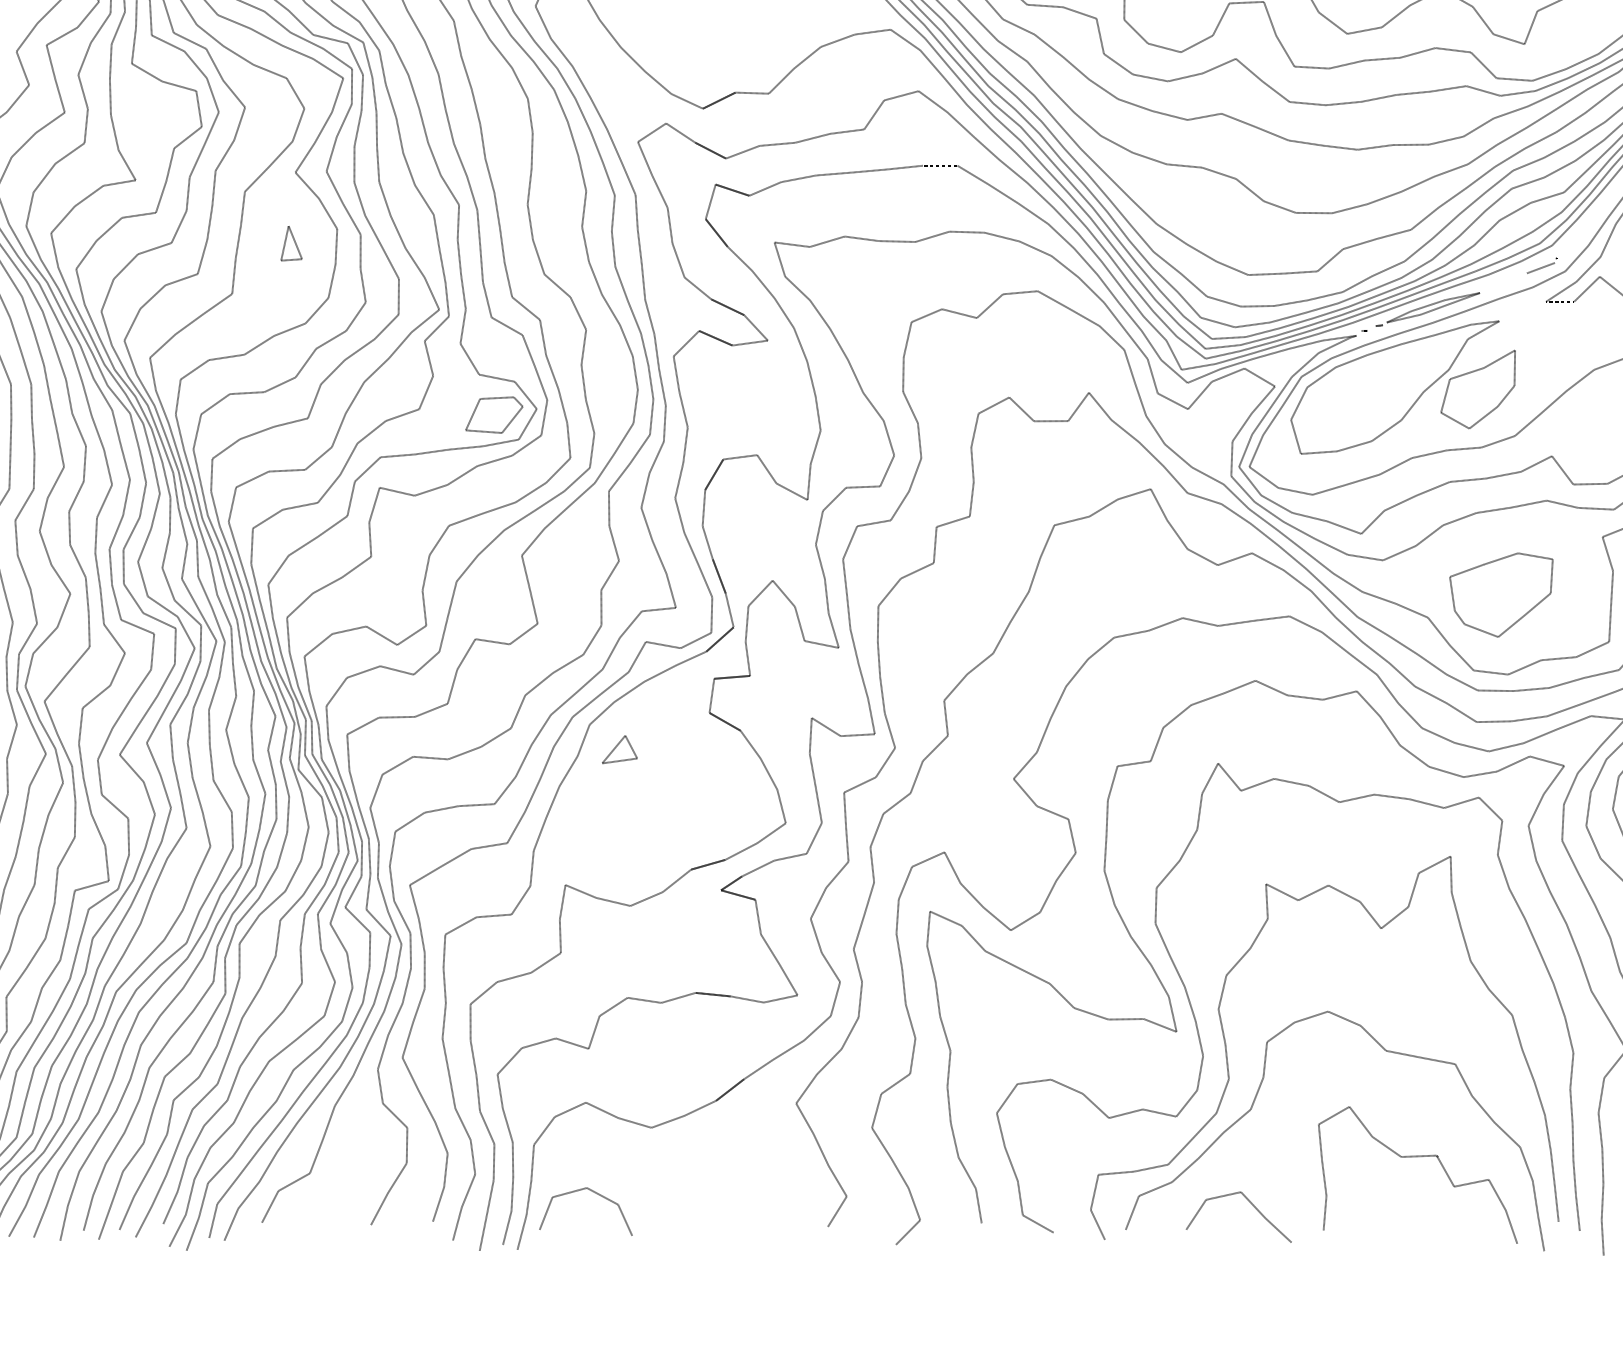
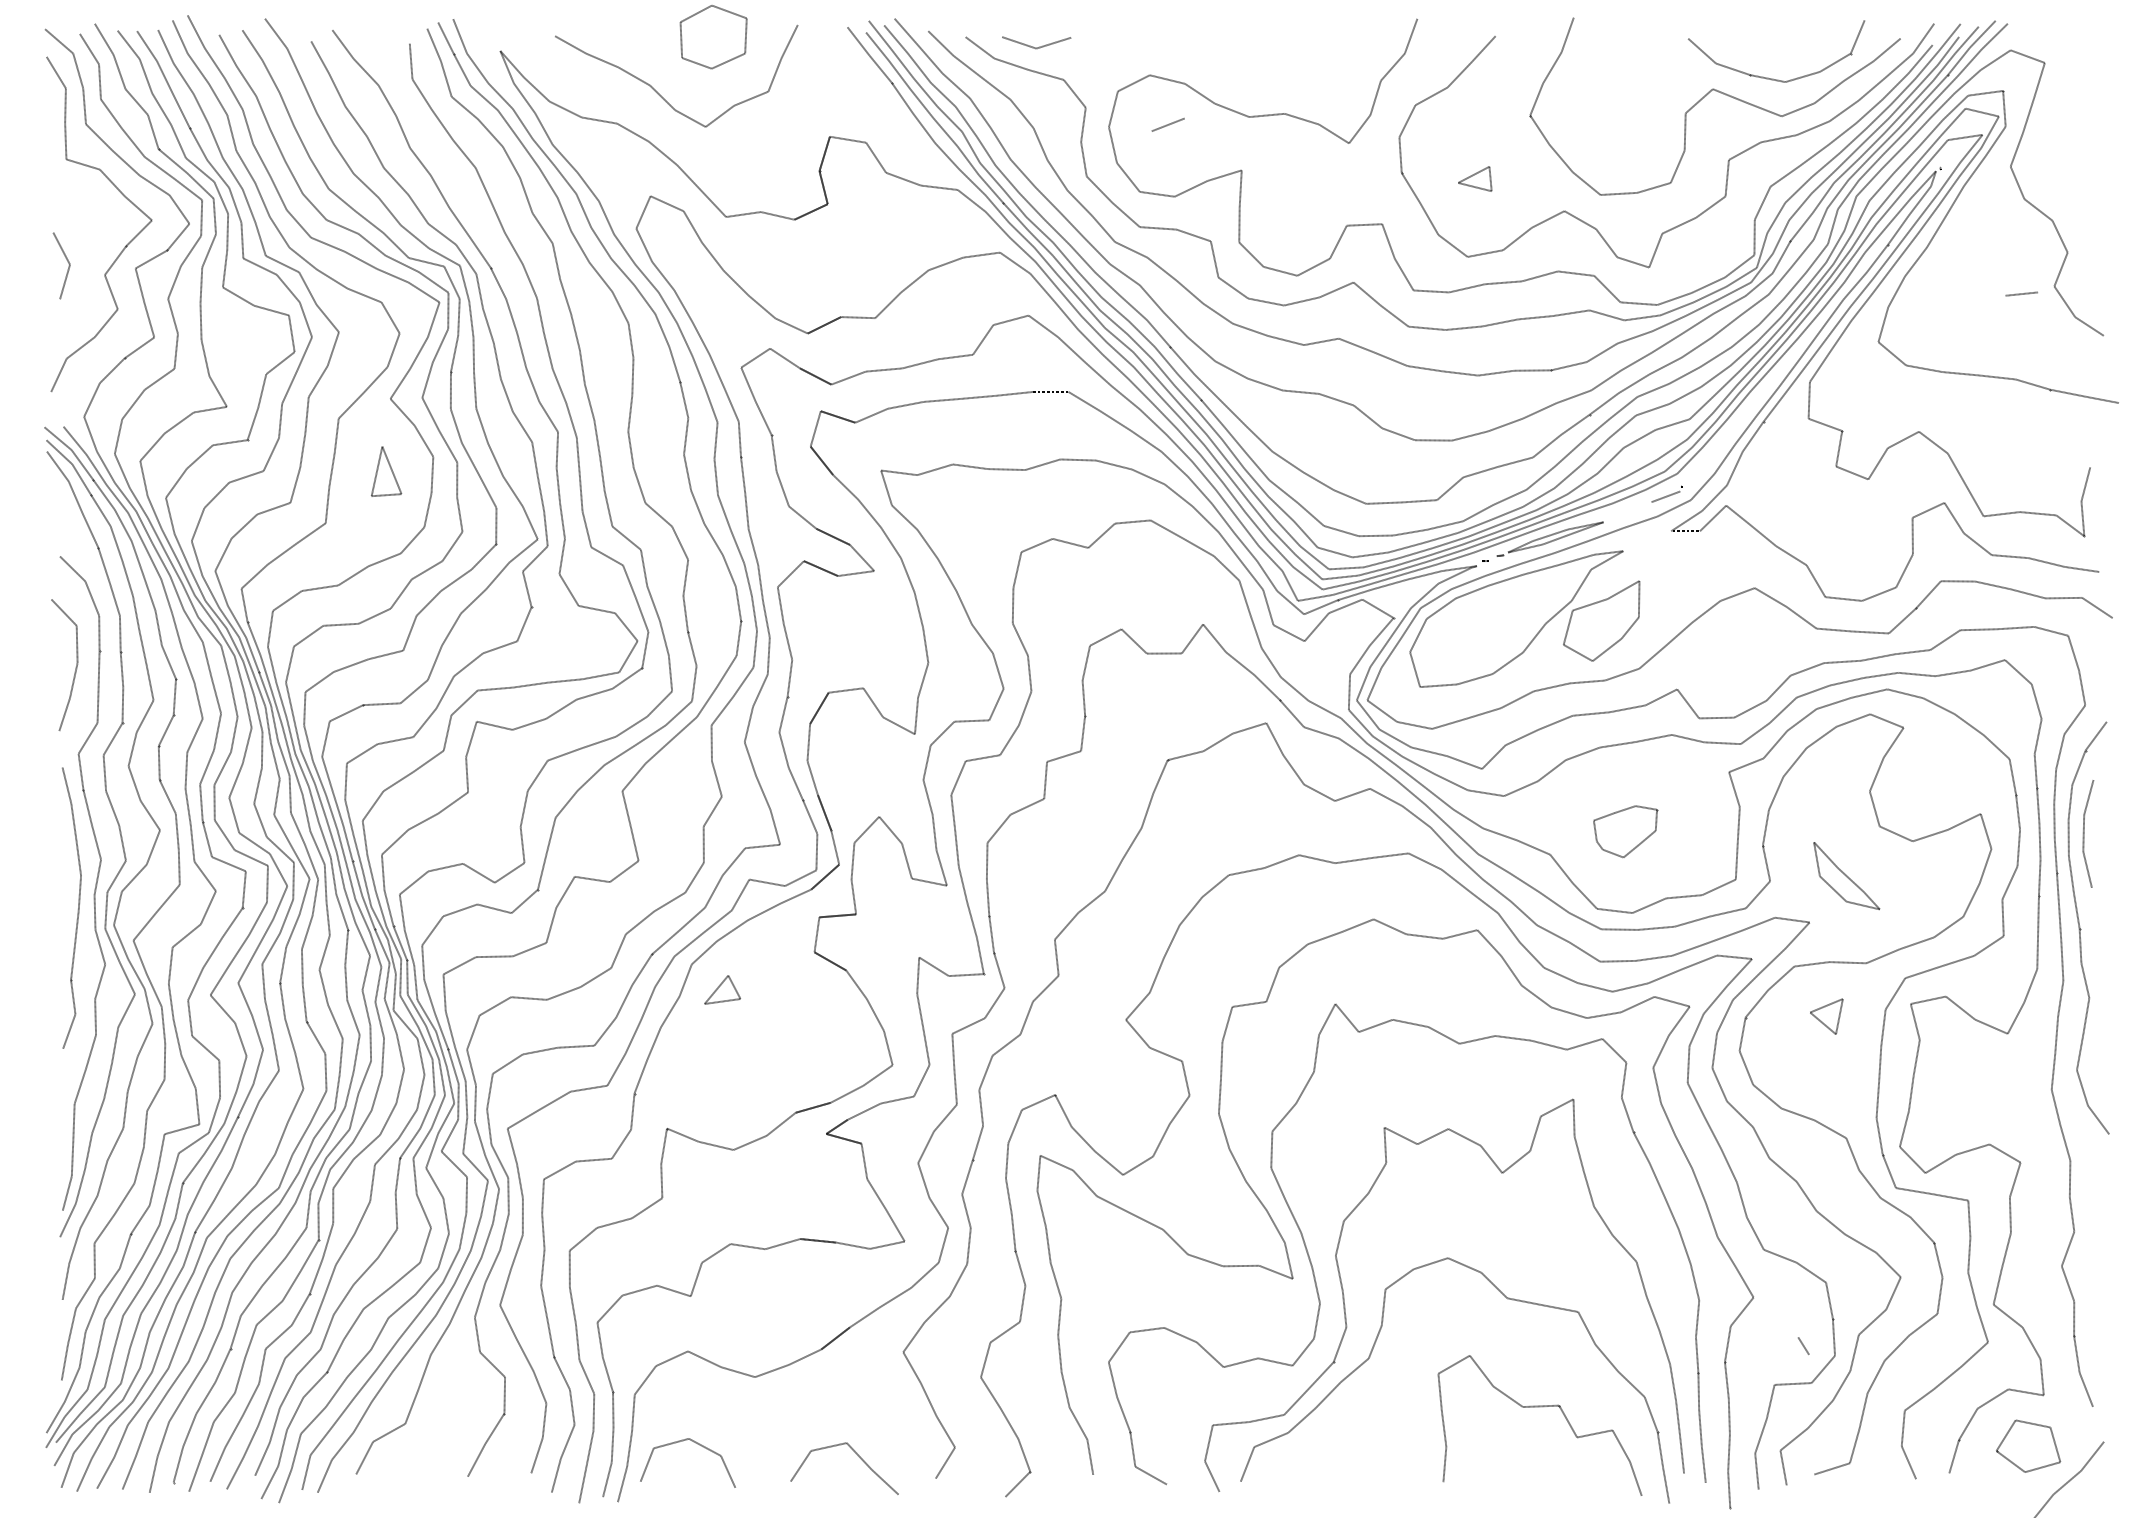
part: (291, 243) -> (386, 471), size x1.4
part: (493, 415) -> (593, 647), removed
part: (1501, 594) -> (1625, 831), size x0.6
line: (1251, 1204) -> (857, 1455), moved

